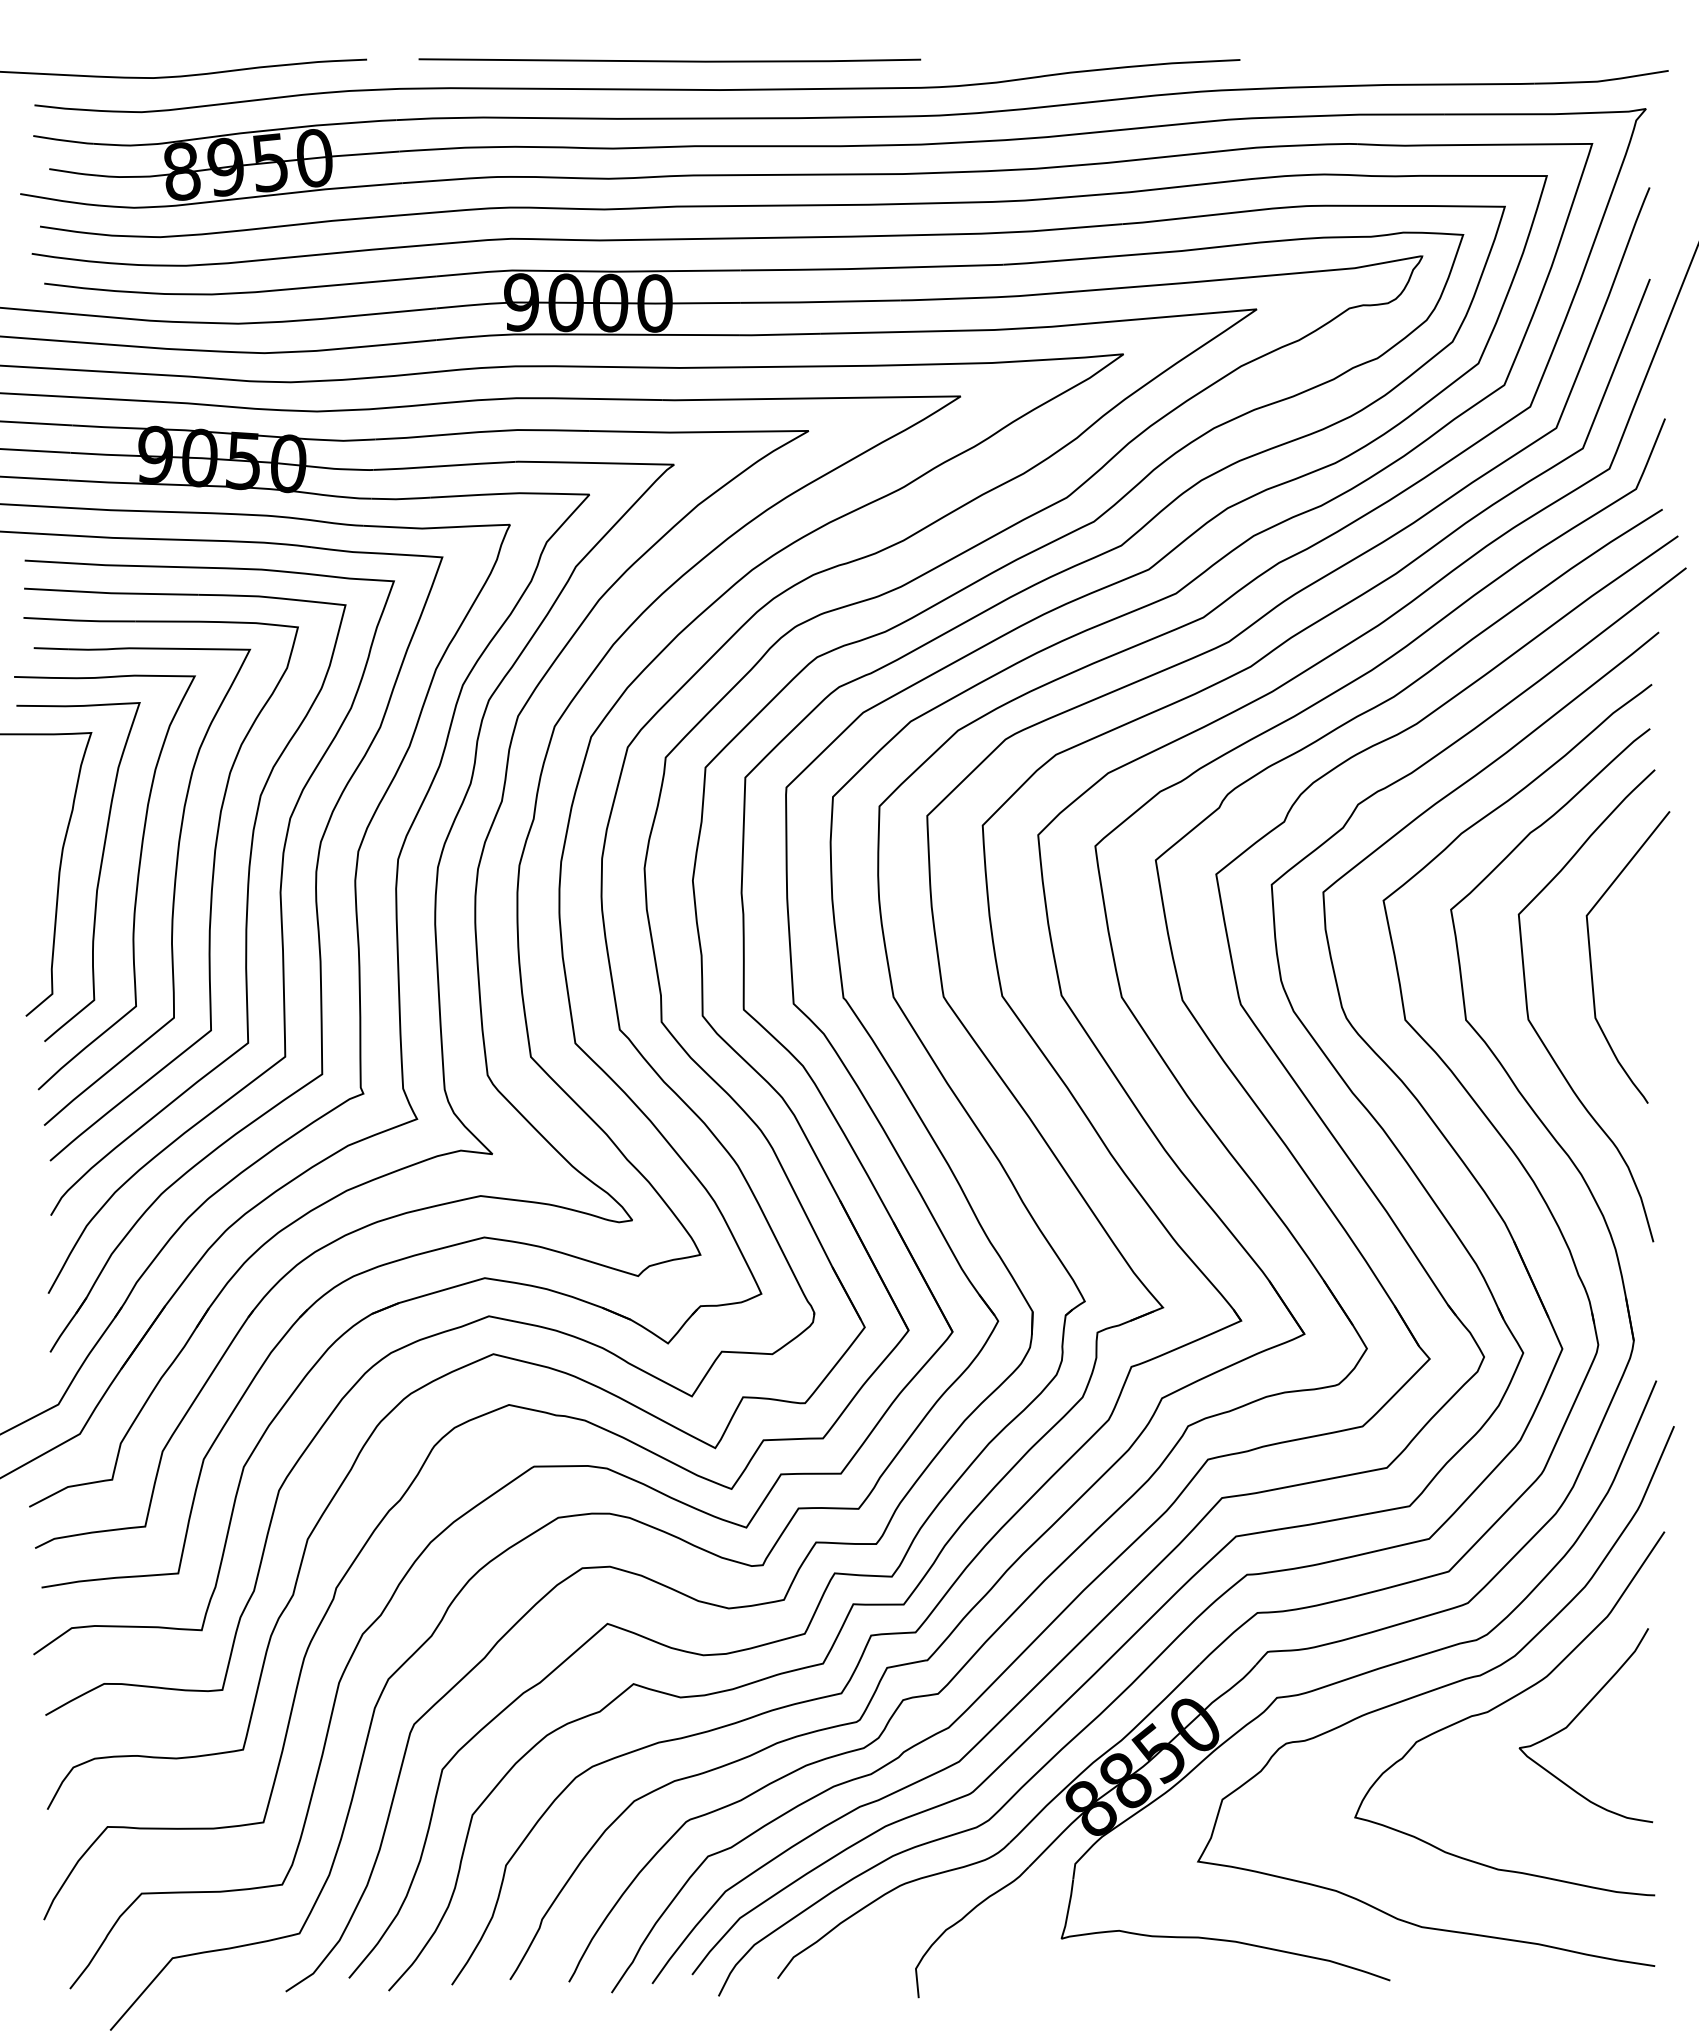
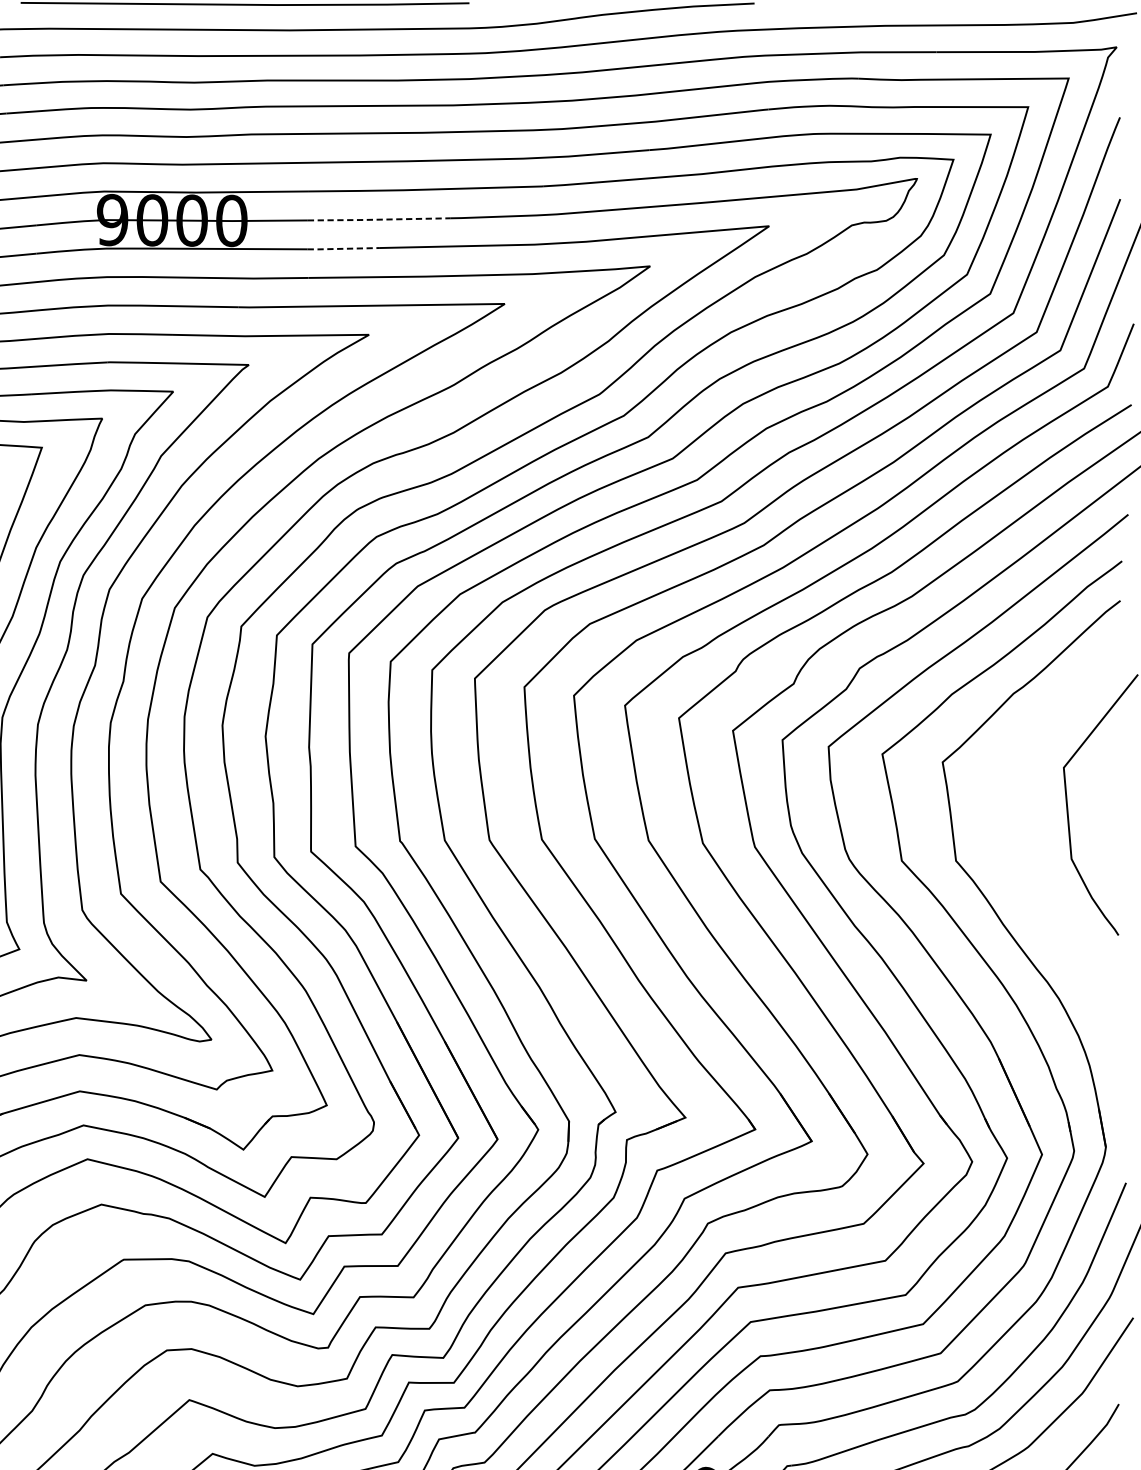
line: (819, 302) -> (378, 220), solid -> dashed
line: (780, 334) -> (343, 248), solid -> dashed
curve: (1538, 1033) -> (1020, 872), removed

